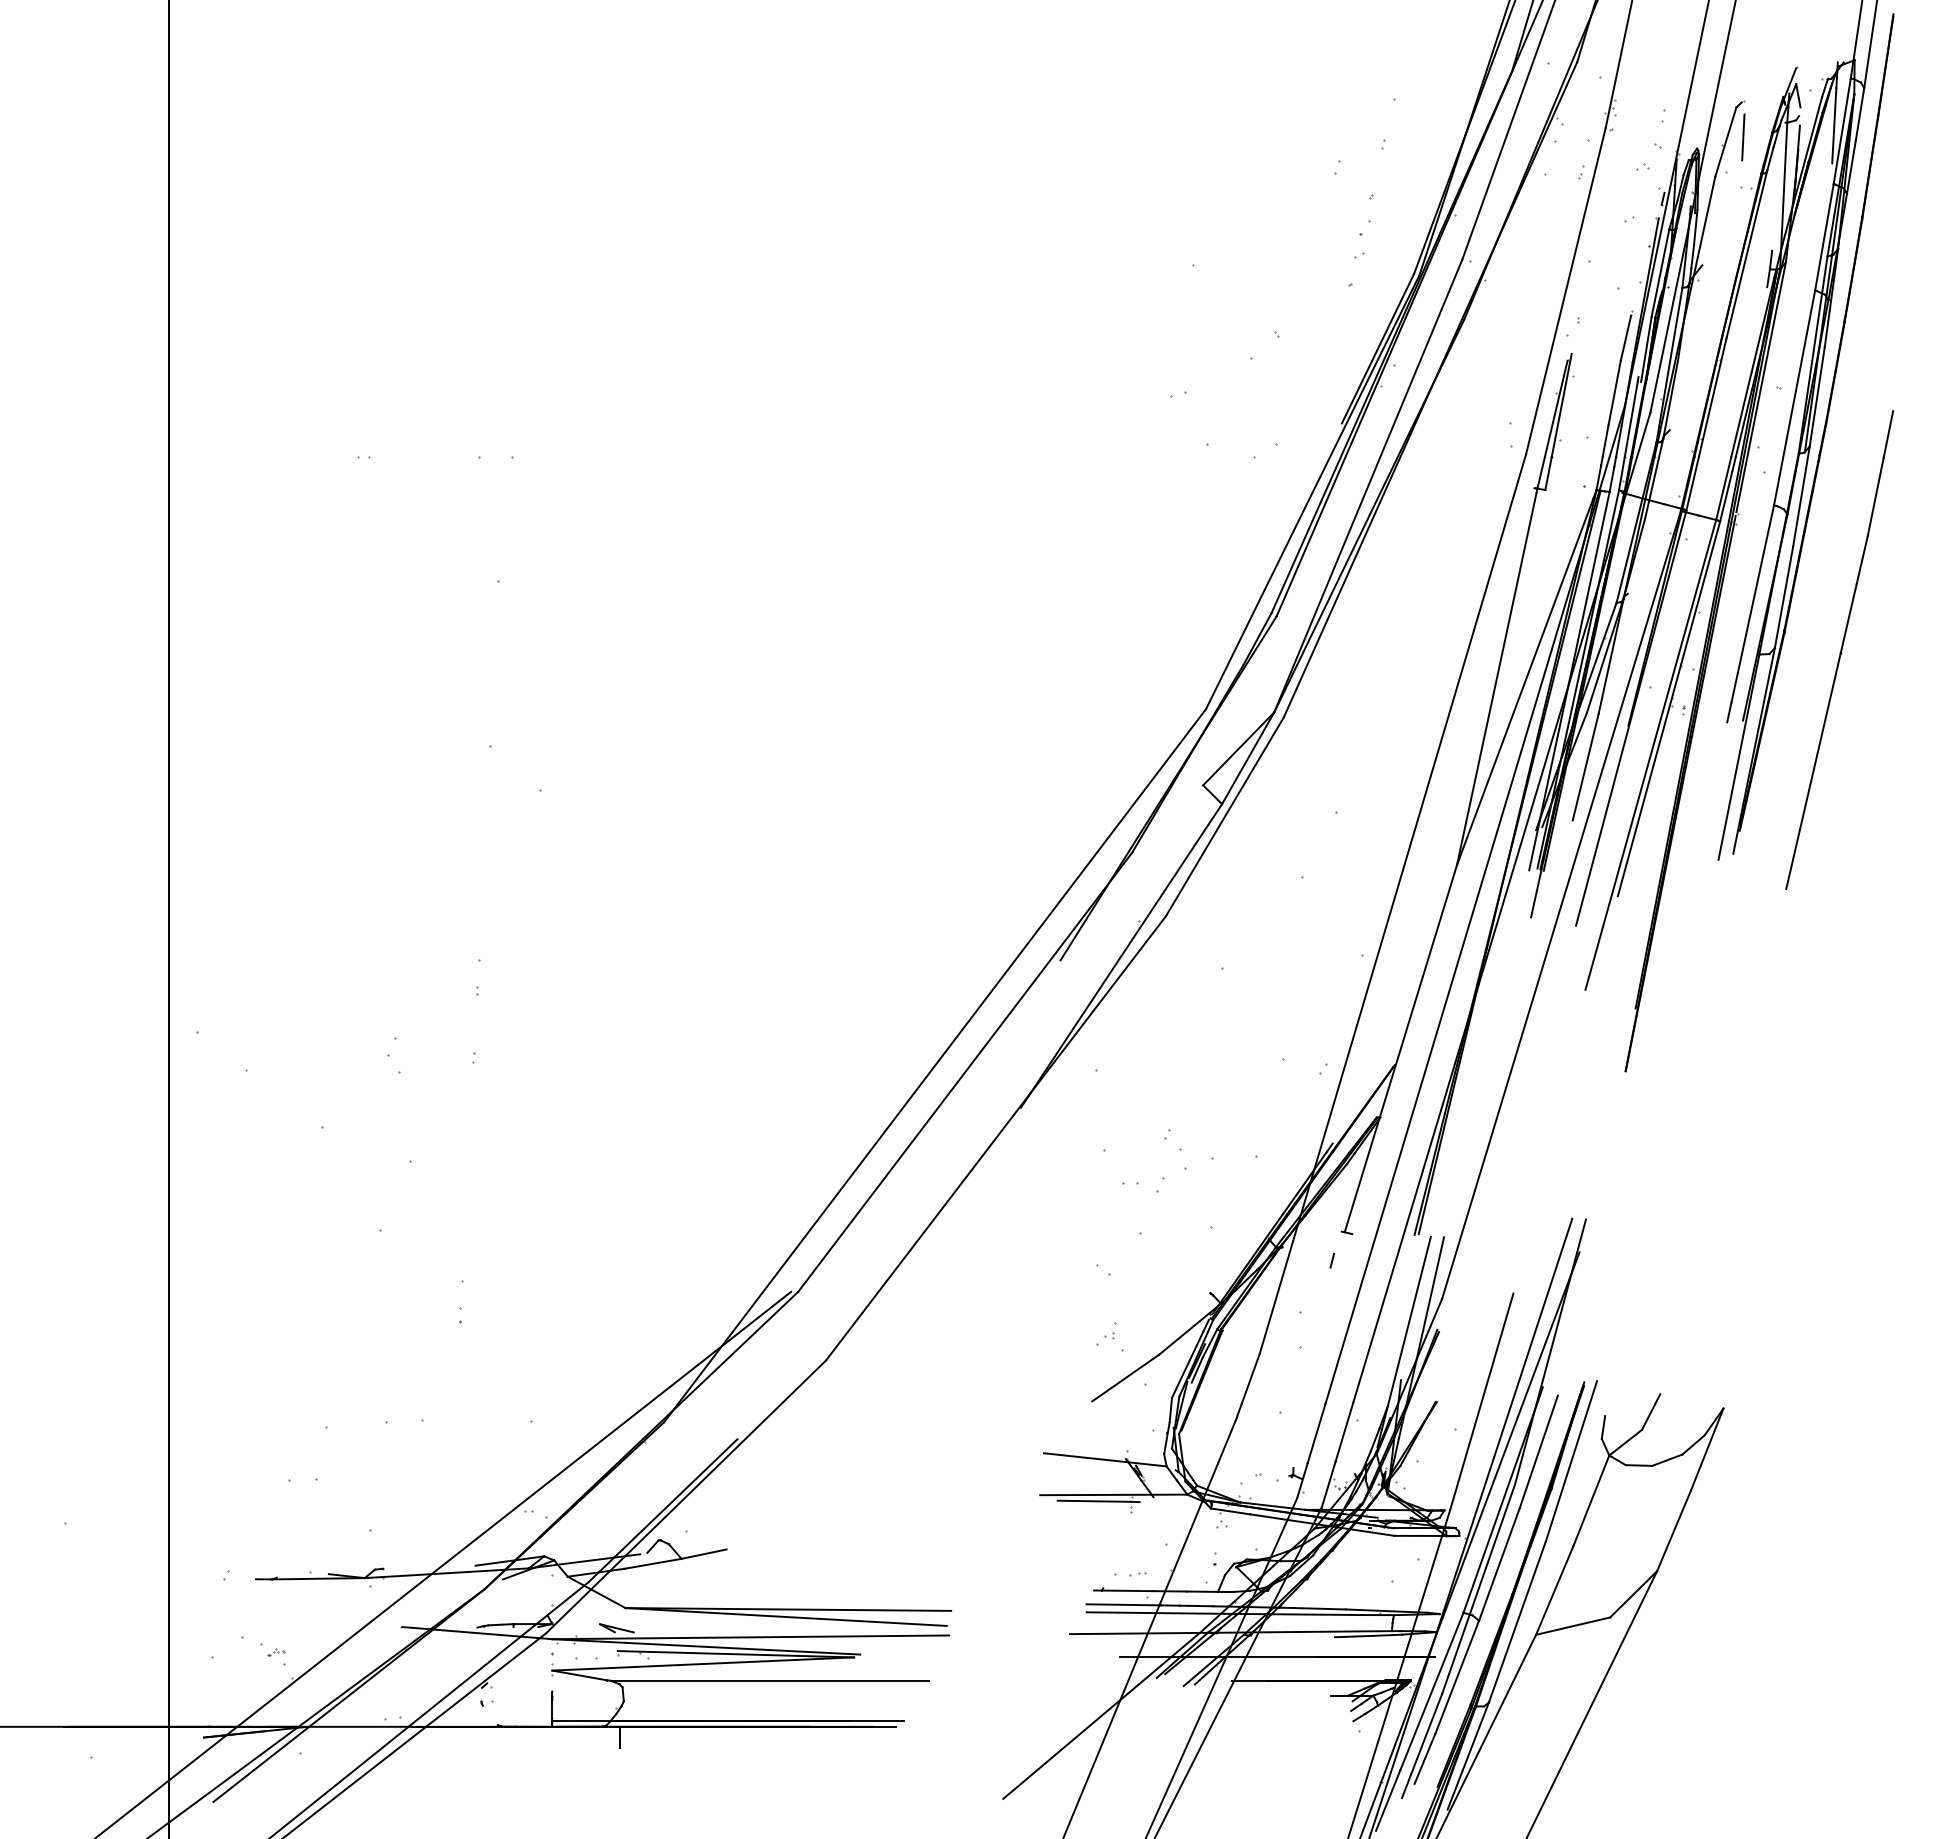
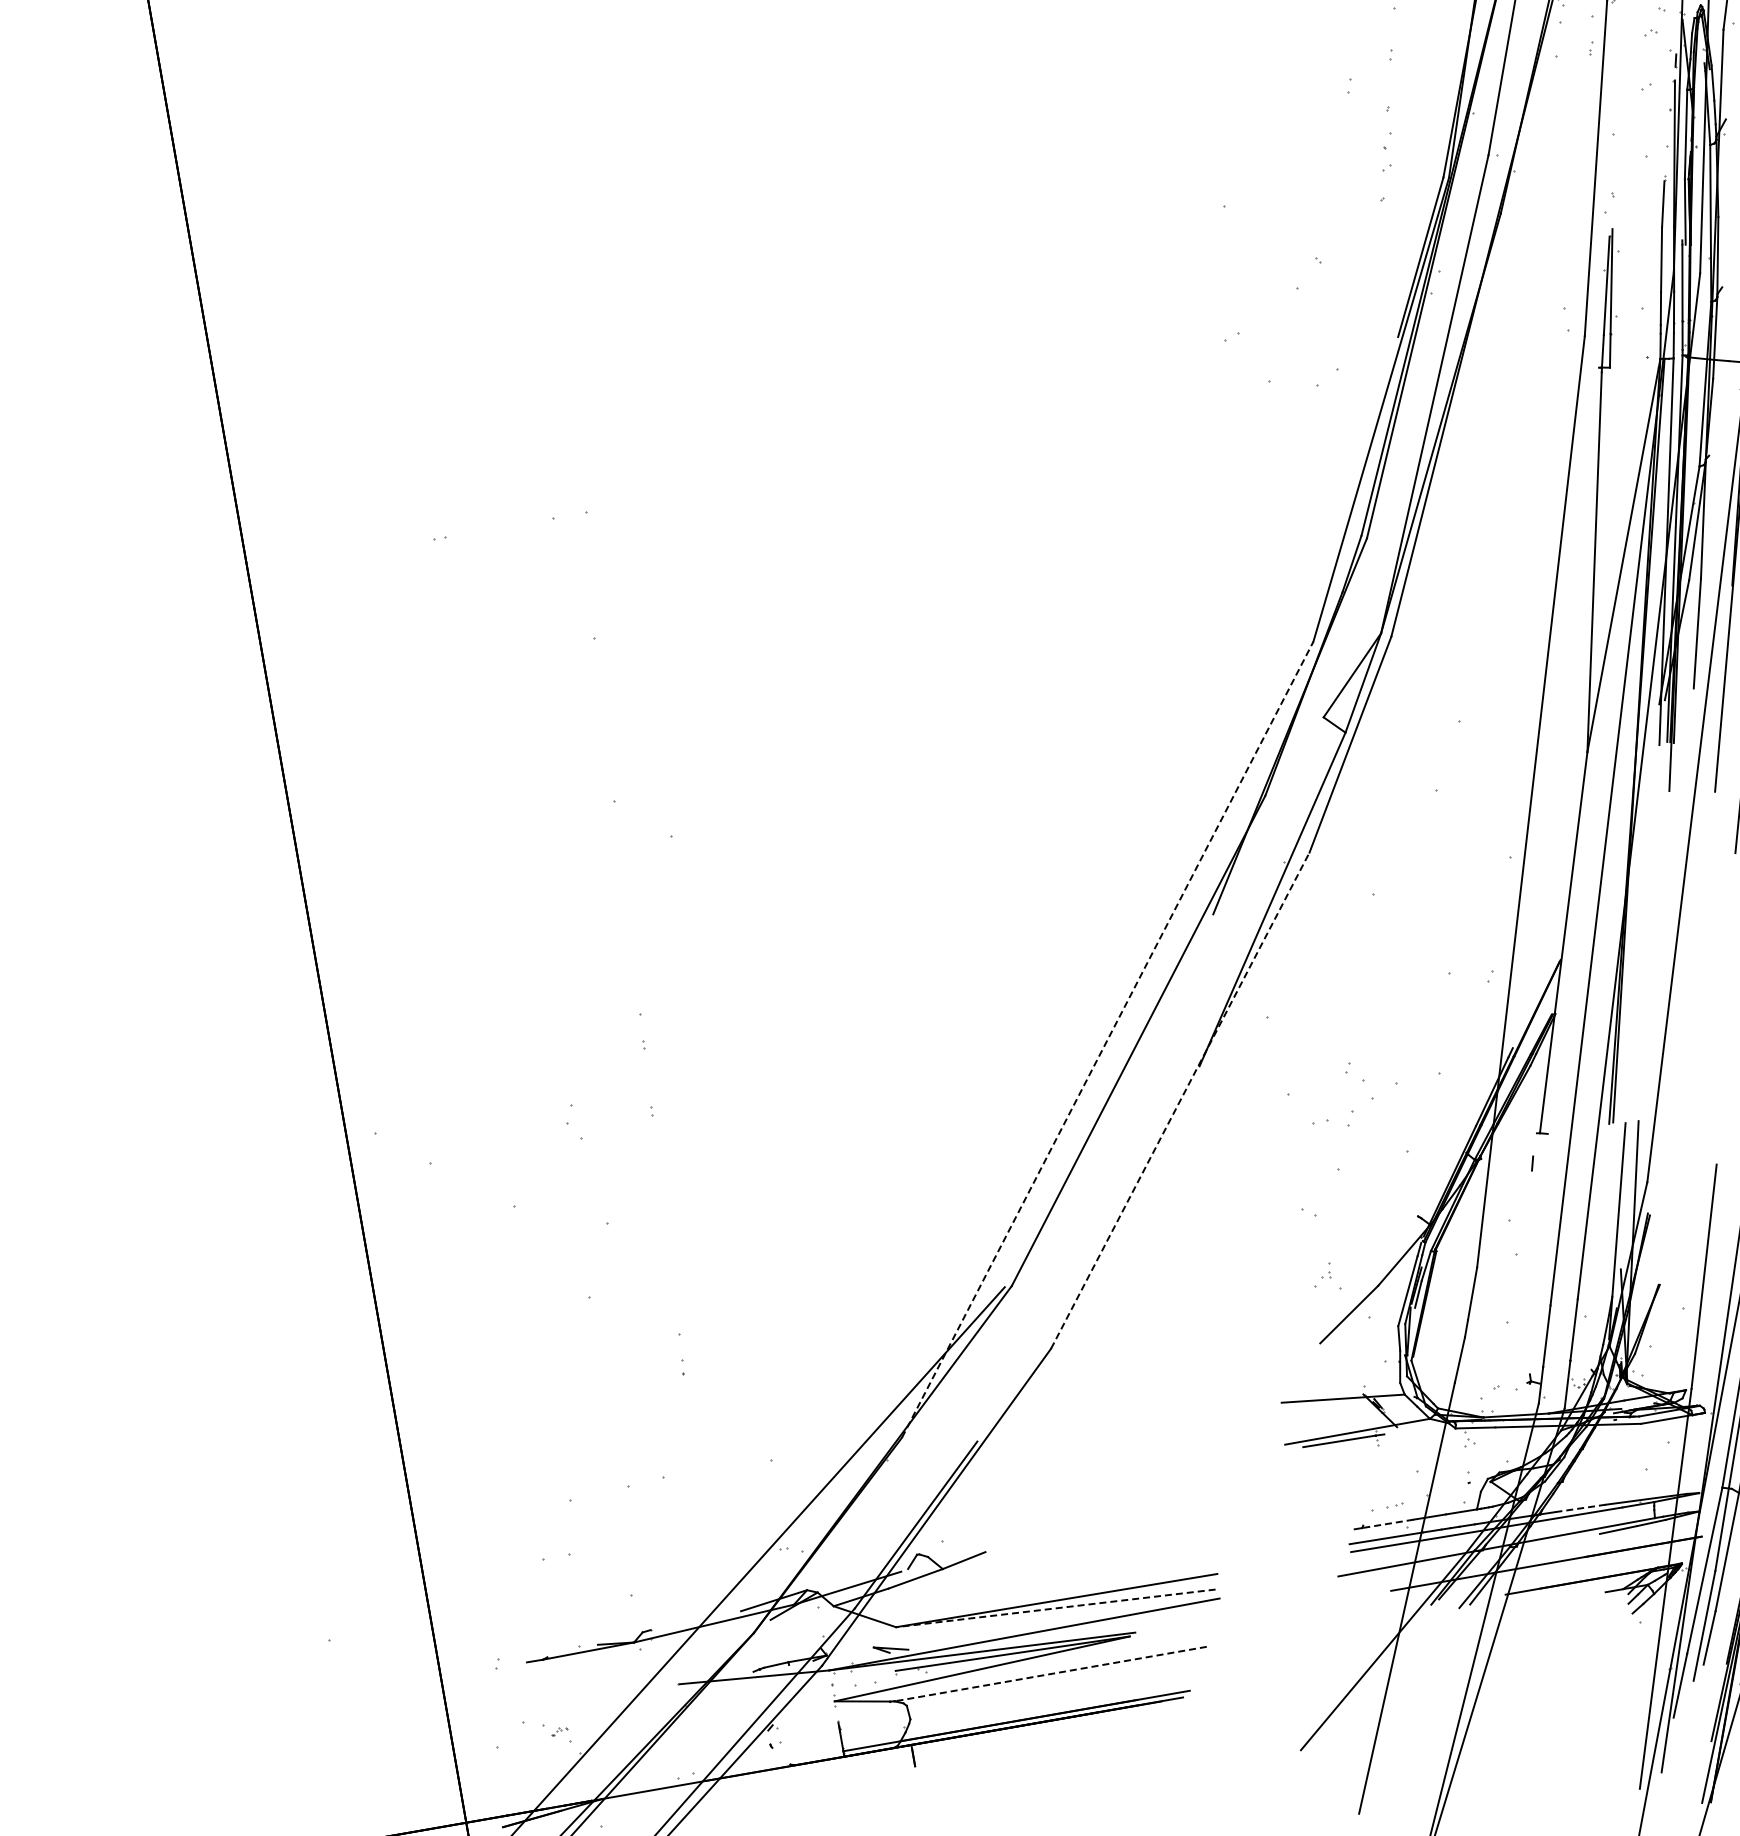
line: (935, 1065) -> (1108, 1039), solid -> dashed
line: (996, 1138) -> (1180, 1100), solid -> dashed
line: (1127, 1590) -> (1387, 1523), solid -> dashed
line: (1319, 1608) -> (1579, 1508), solid -> dashed
line: (786, 1617) -> (1056, 1608), solid -> dashed
line: (771, 1680) -> (1052, 1673), solid -> dashed

